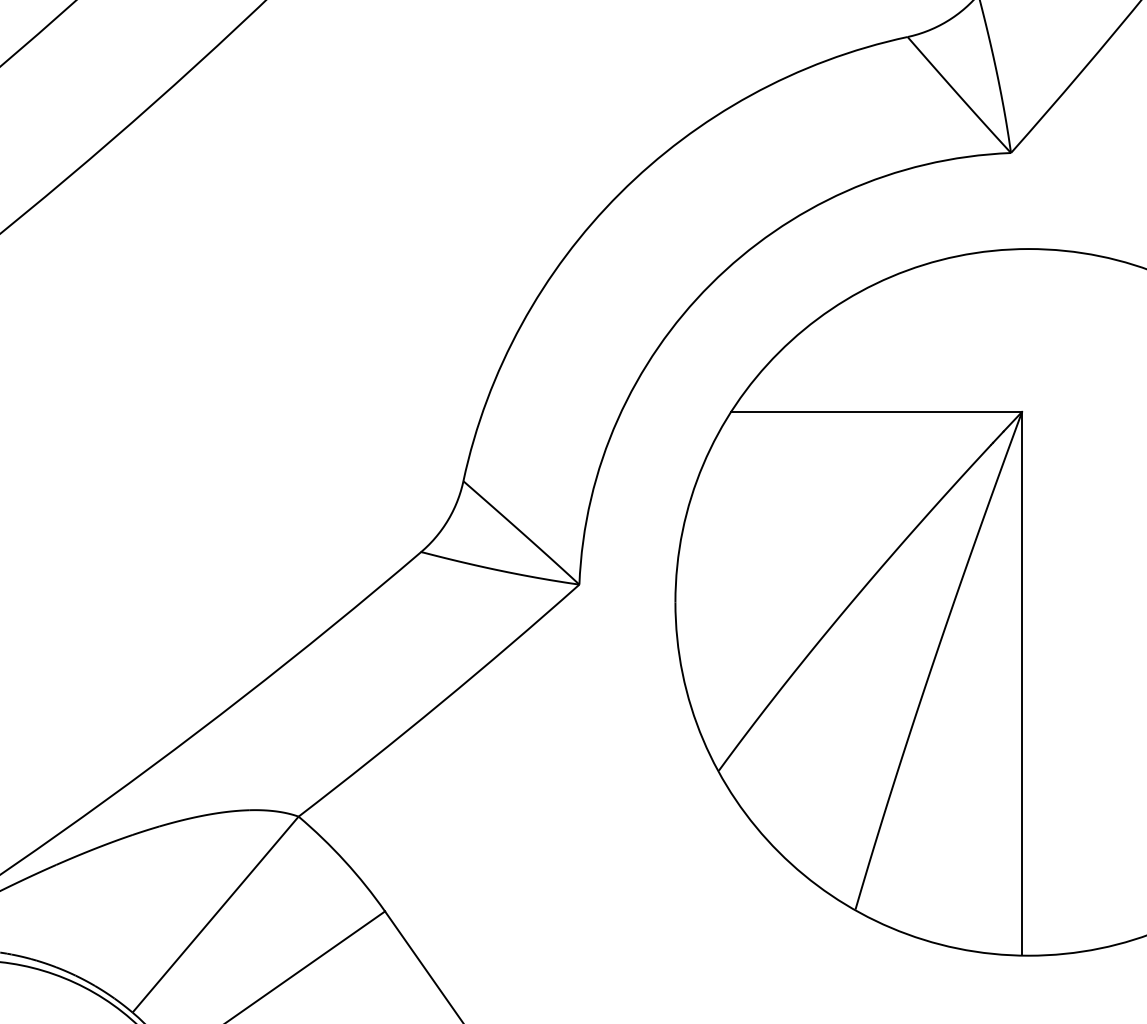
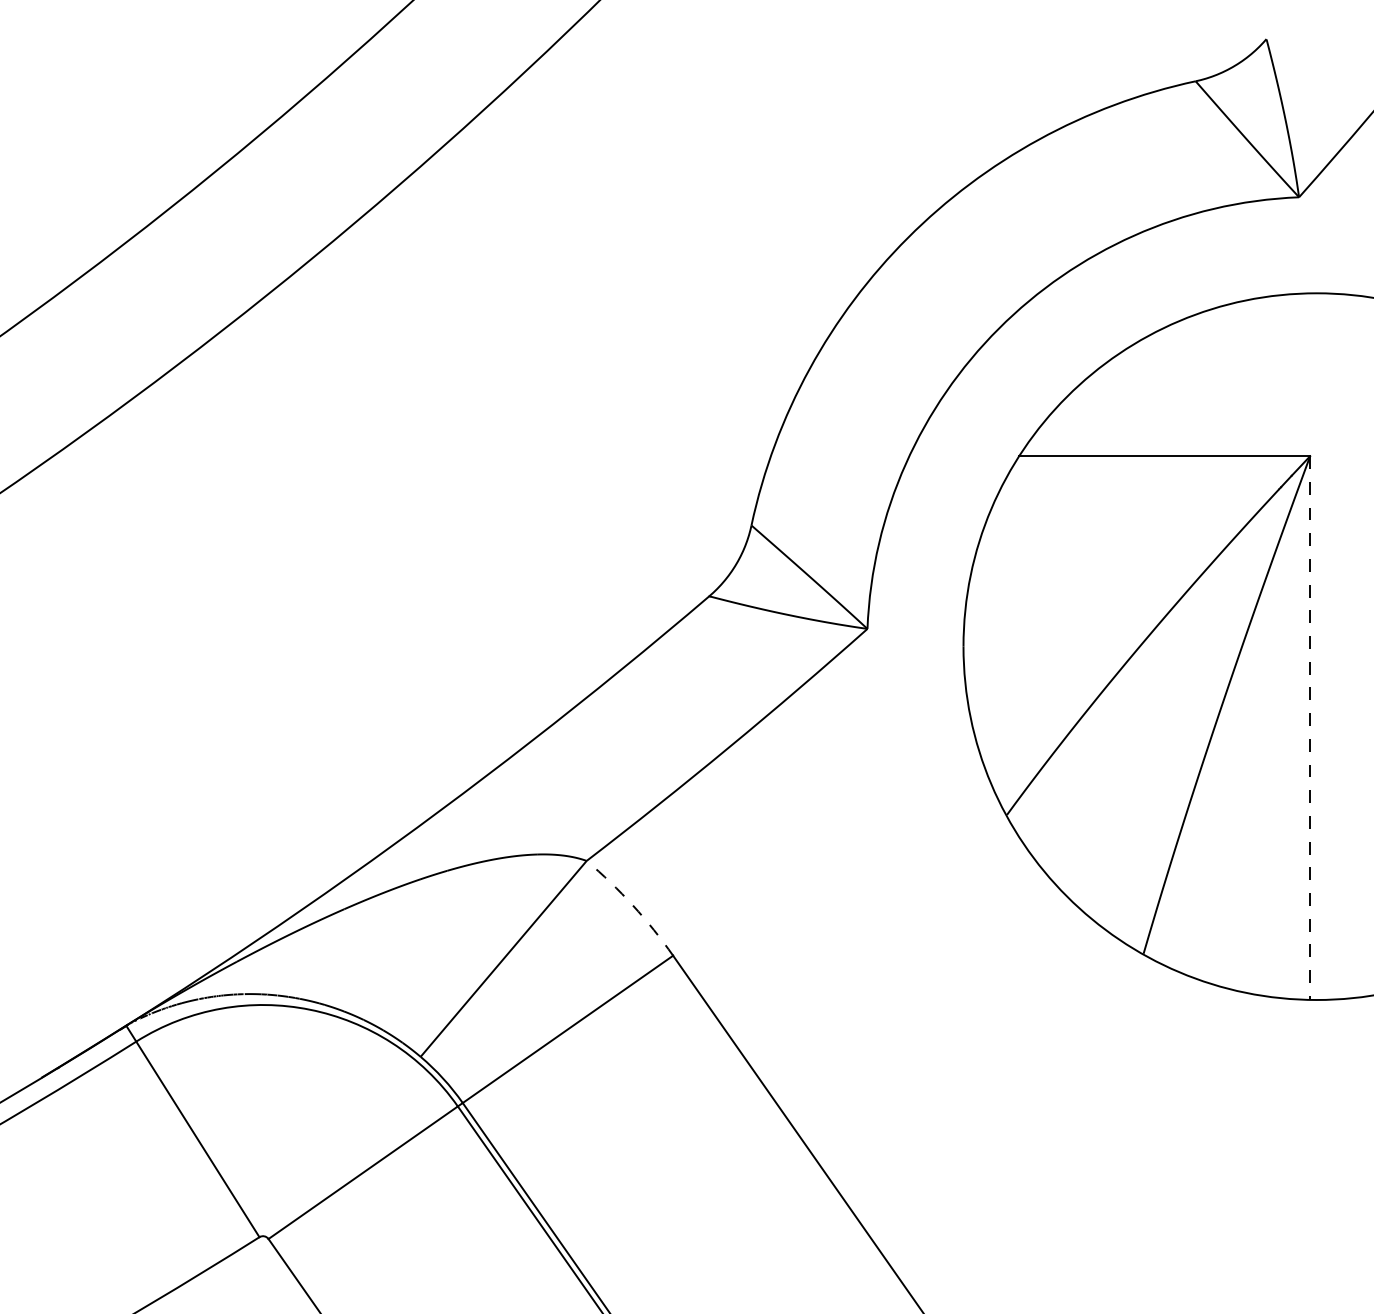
line: (1022, 683) -> (1310, 727), solid -> dashed
arc: (344, 861) -> (632, 905), solid -> dashed

